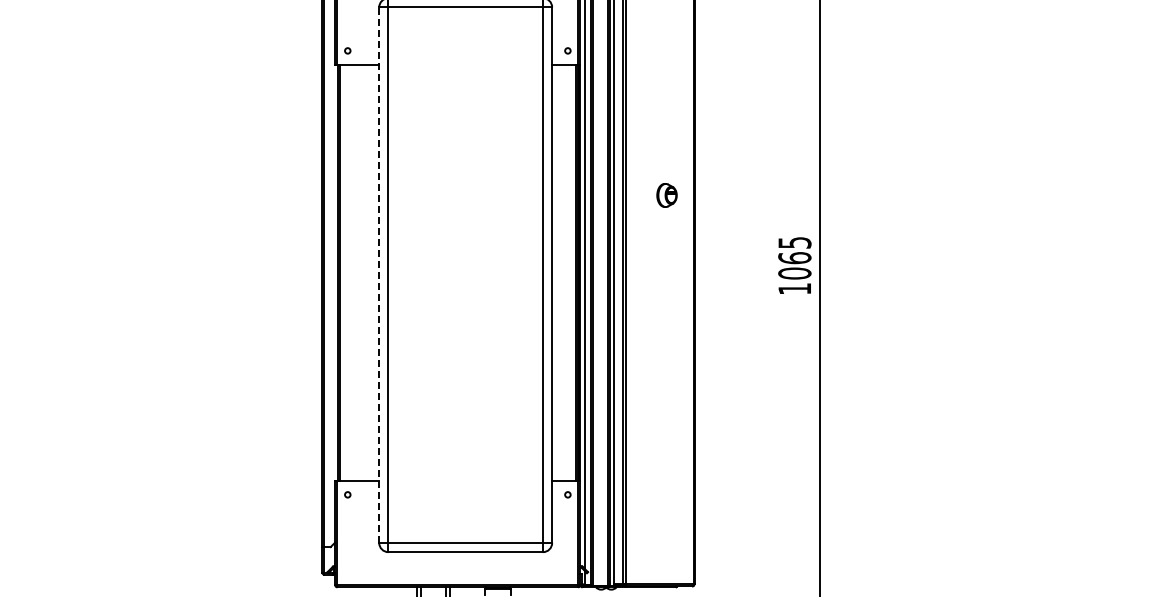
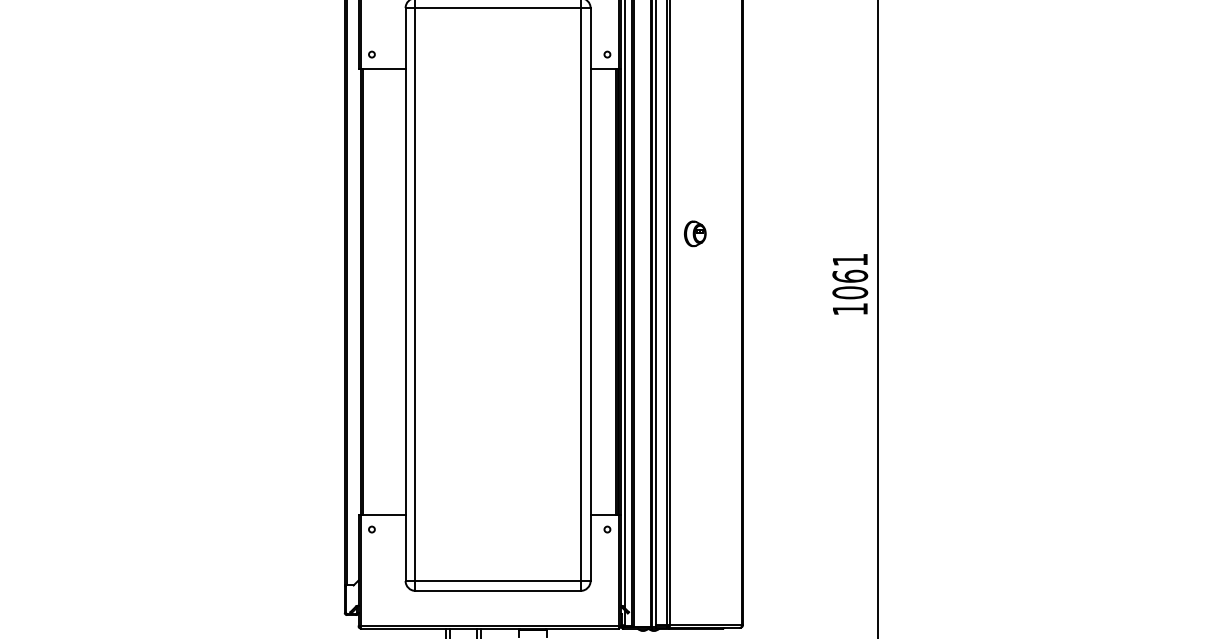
part: (666, 195) -> (694, 233), moved
text: (794, 242) -> (849, 259), 1065 -> 1061
line: (379, 275) -> (405, 294), dashed -> solid

